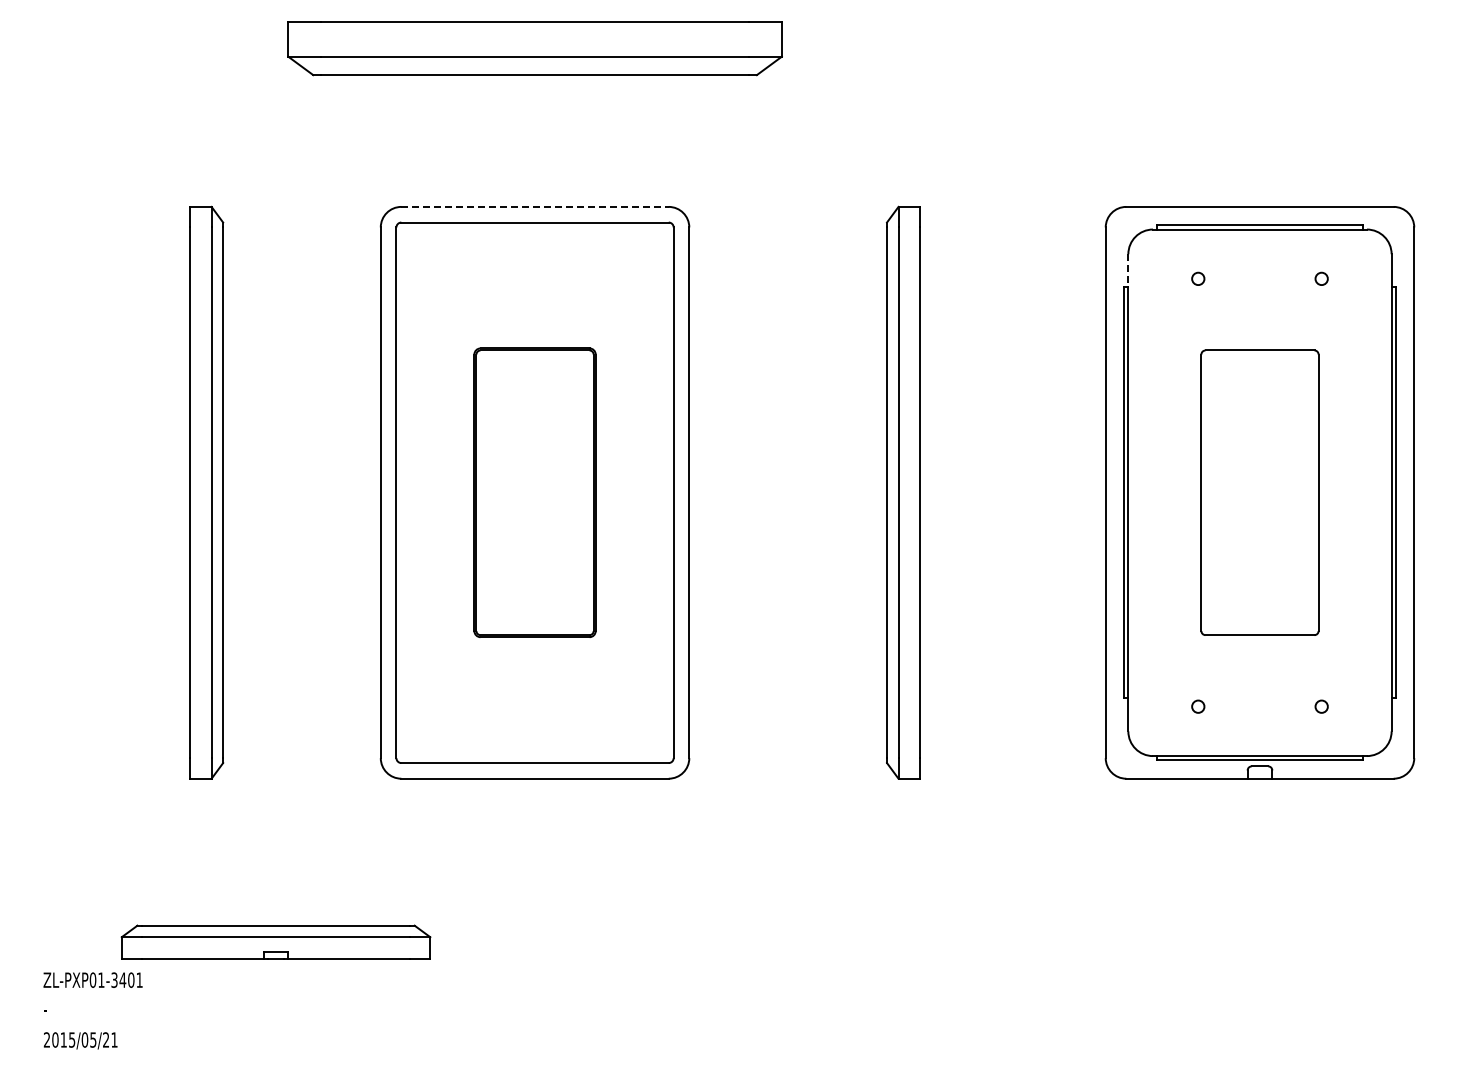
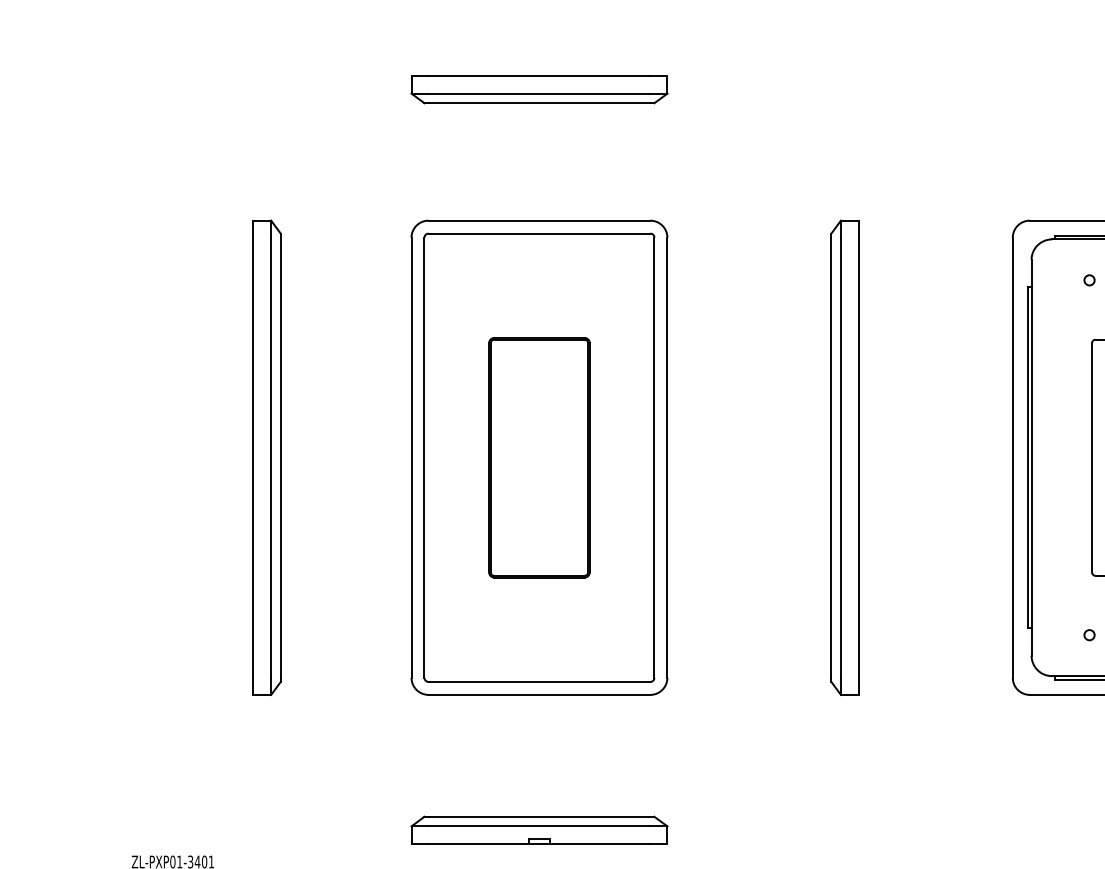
part: (534, 48) -> (539, 89), size x0.62
line: (535, 206) -> (539, 220), dashed -> solid
line: (1128, 271) -> (1031, 274), dashed -> solid
part: (275, 941) -> (539, 829), moved

